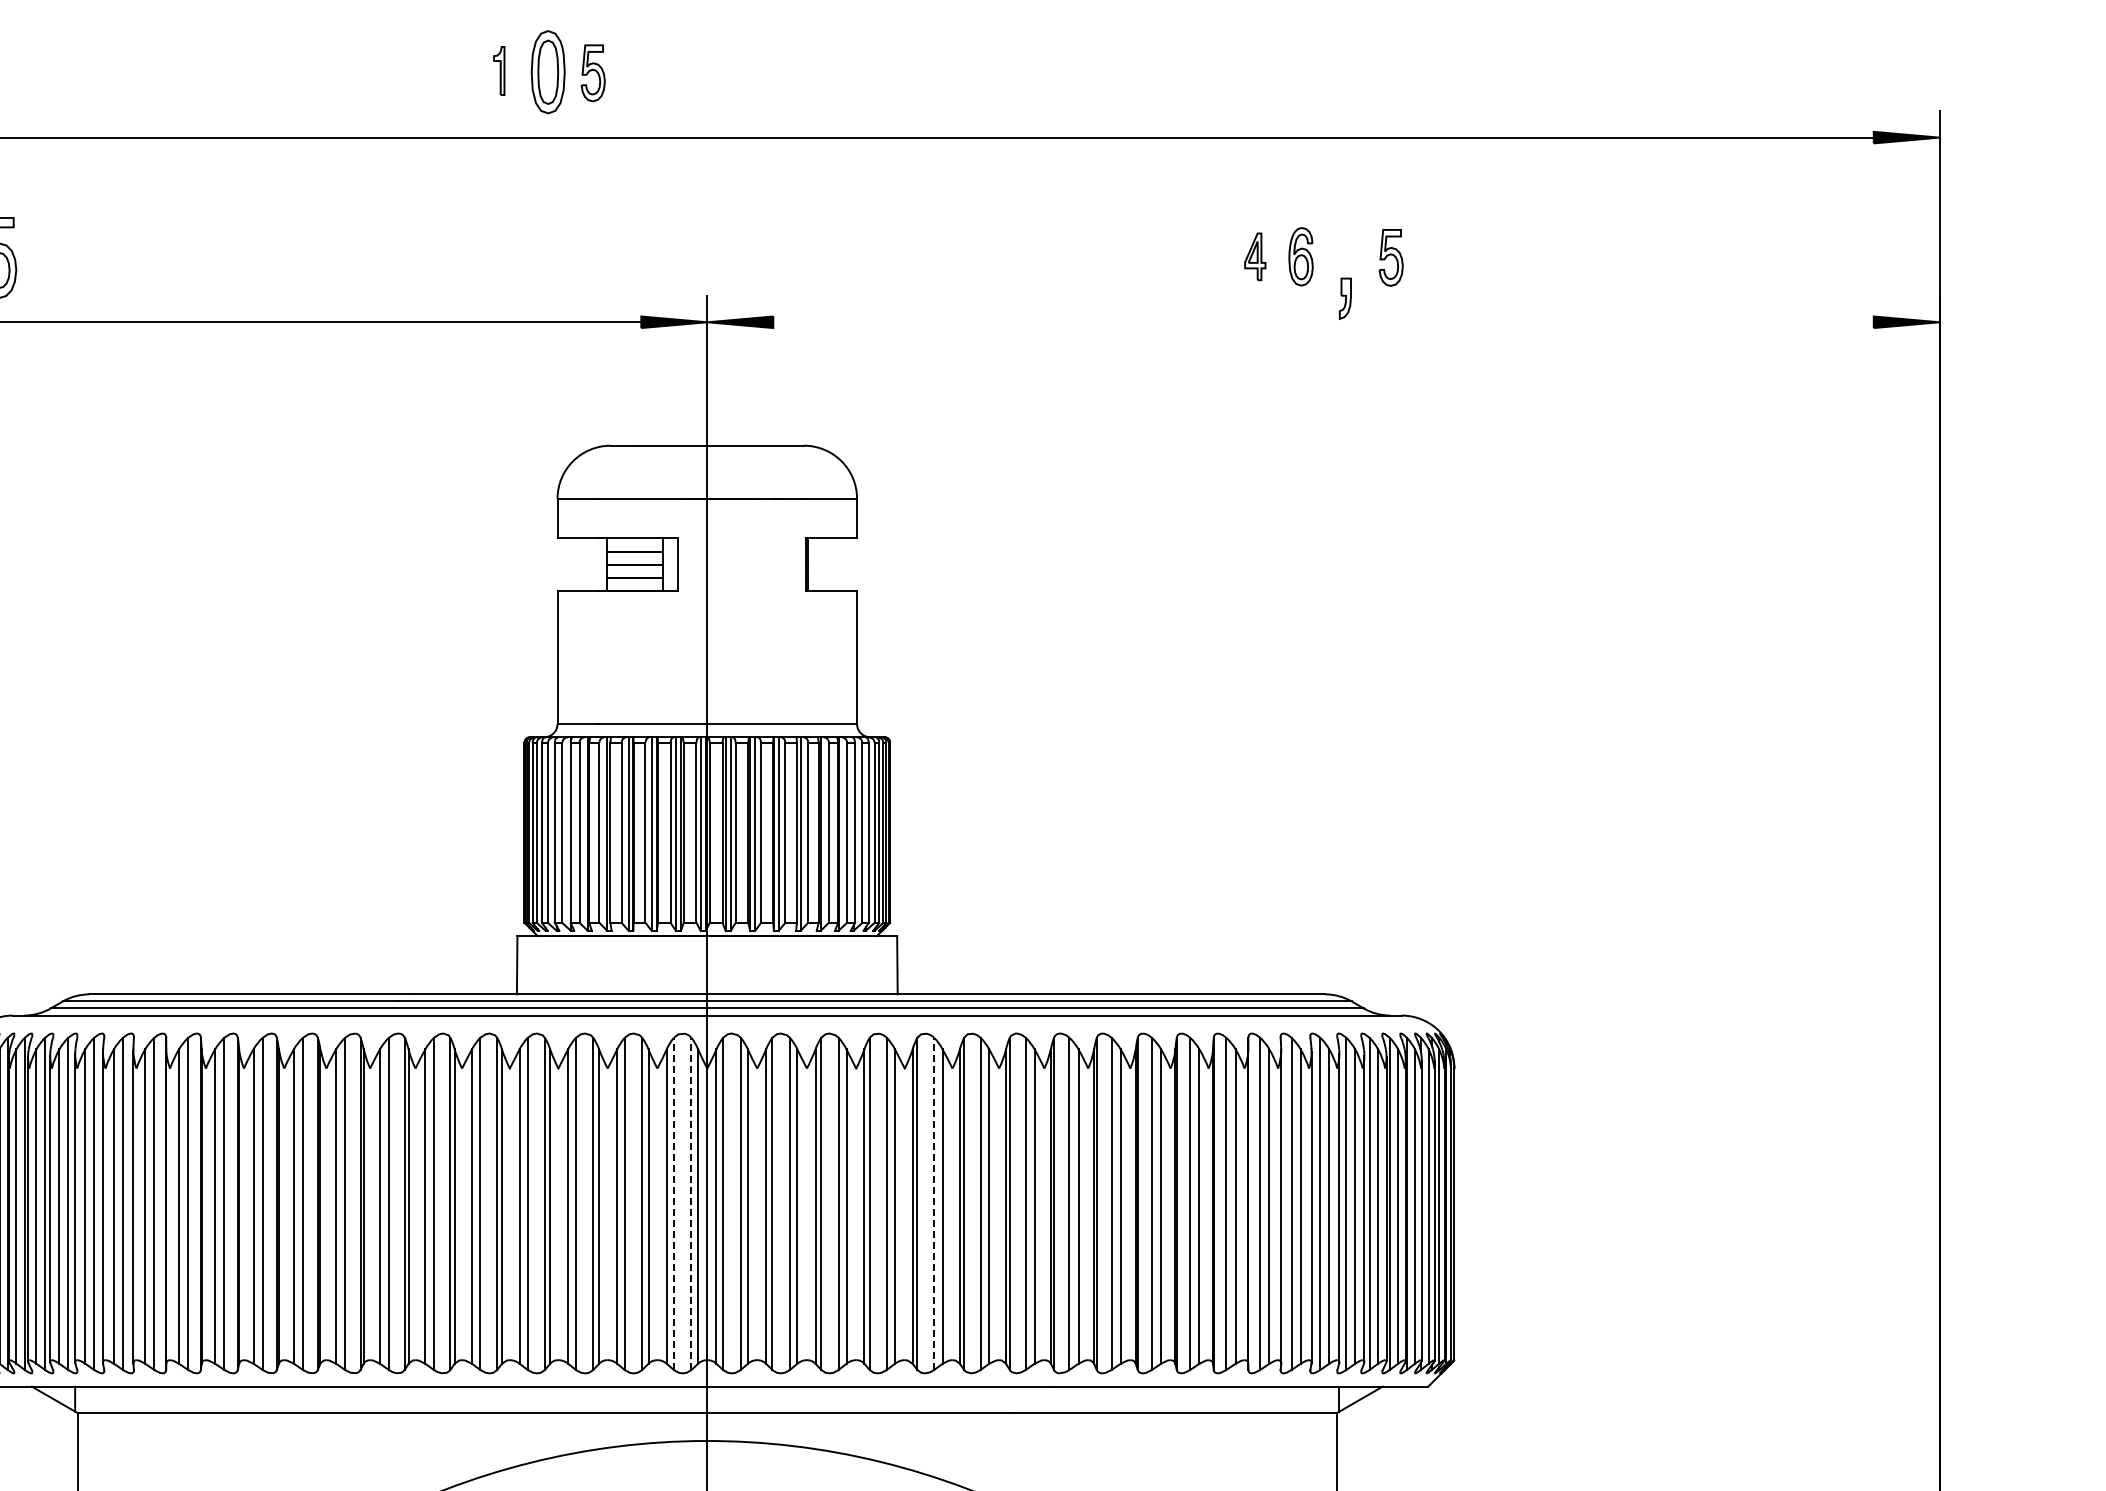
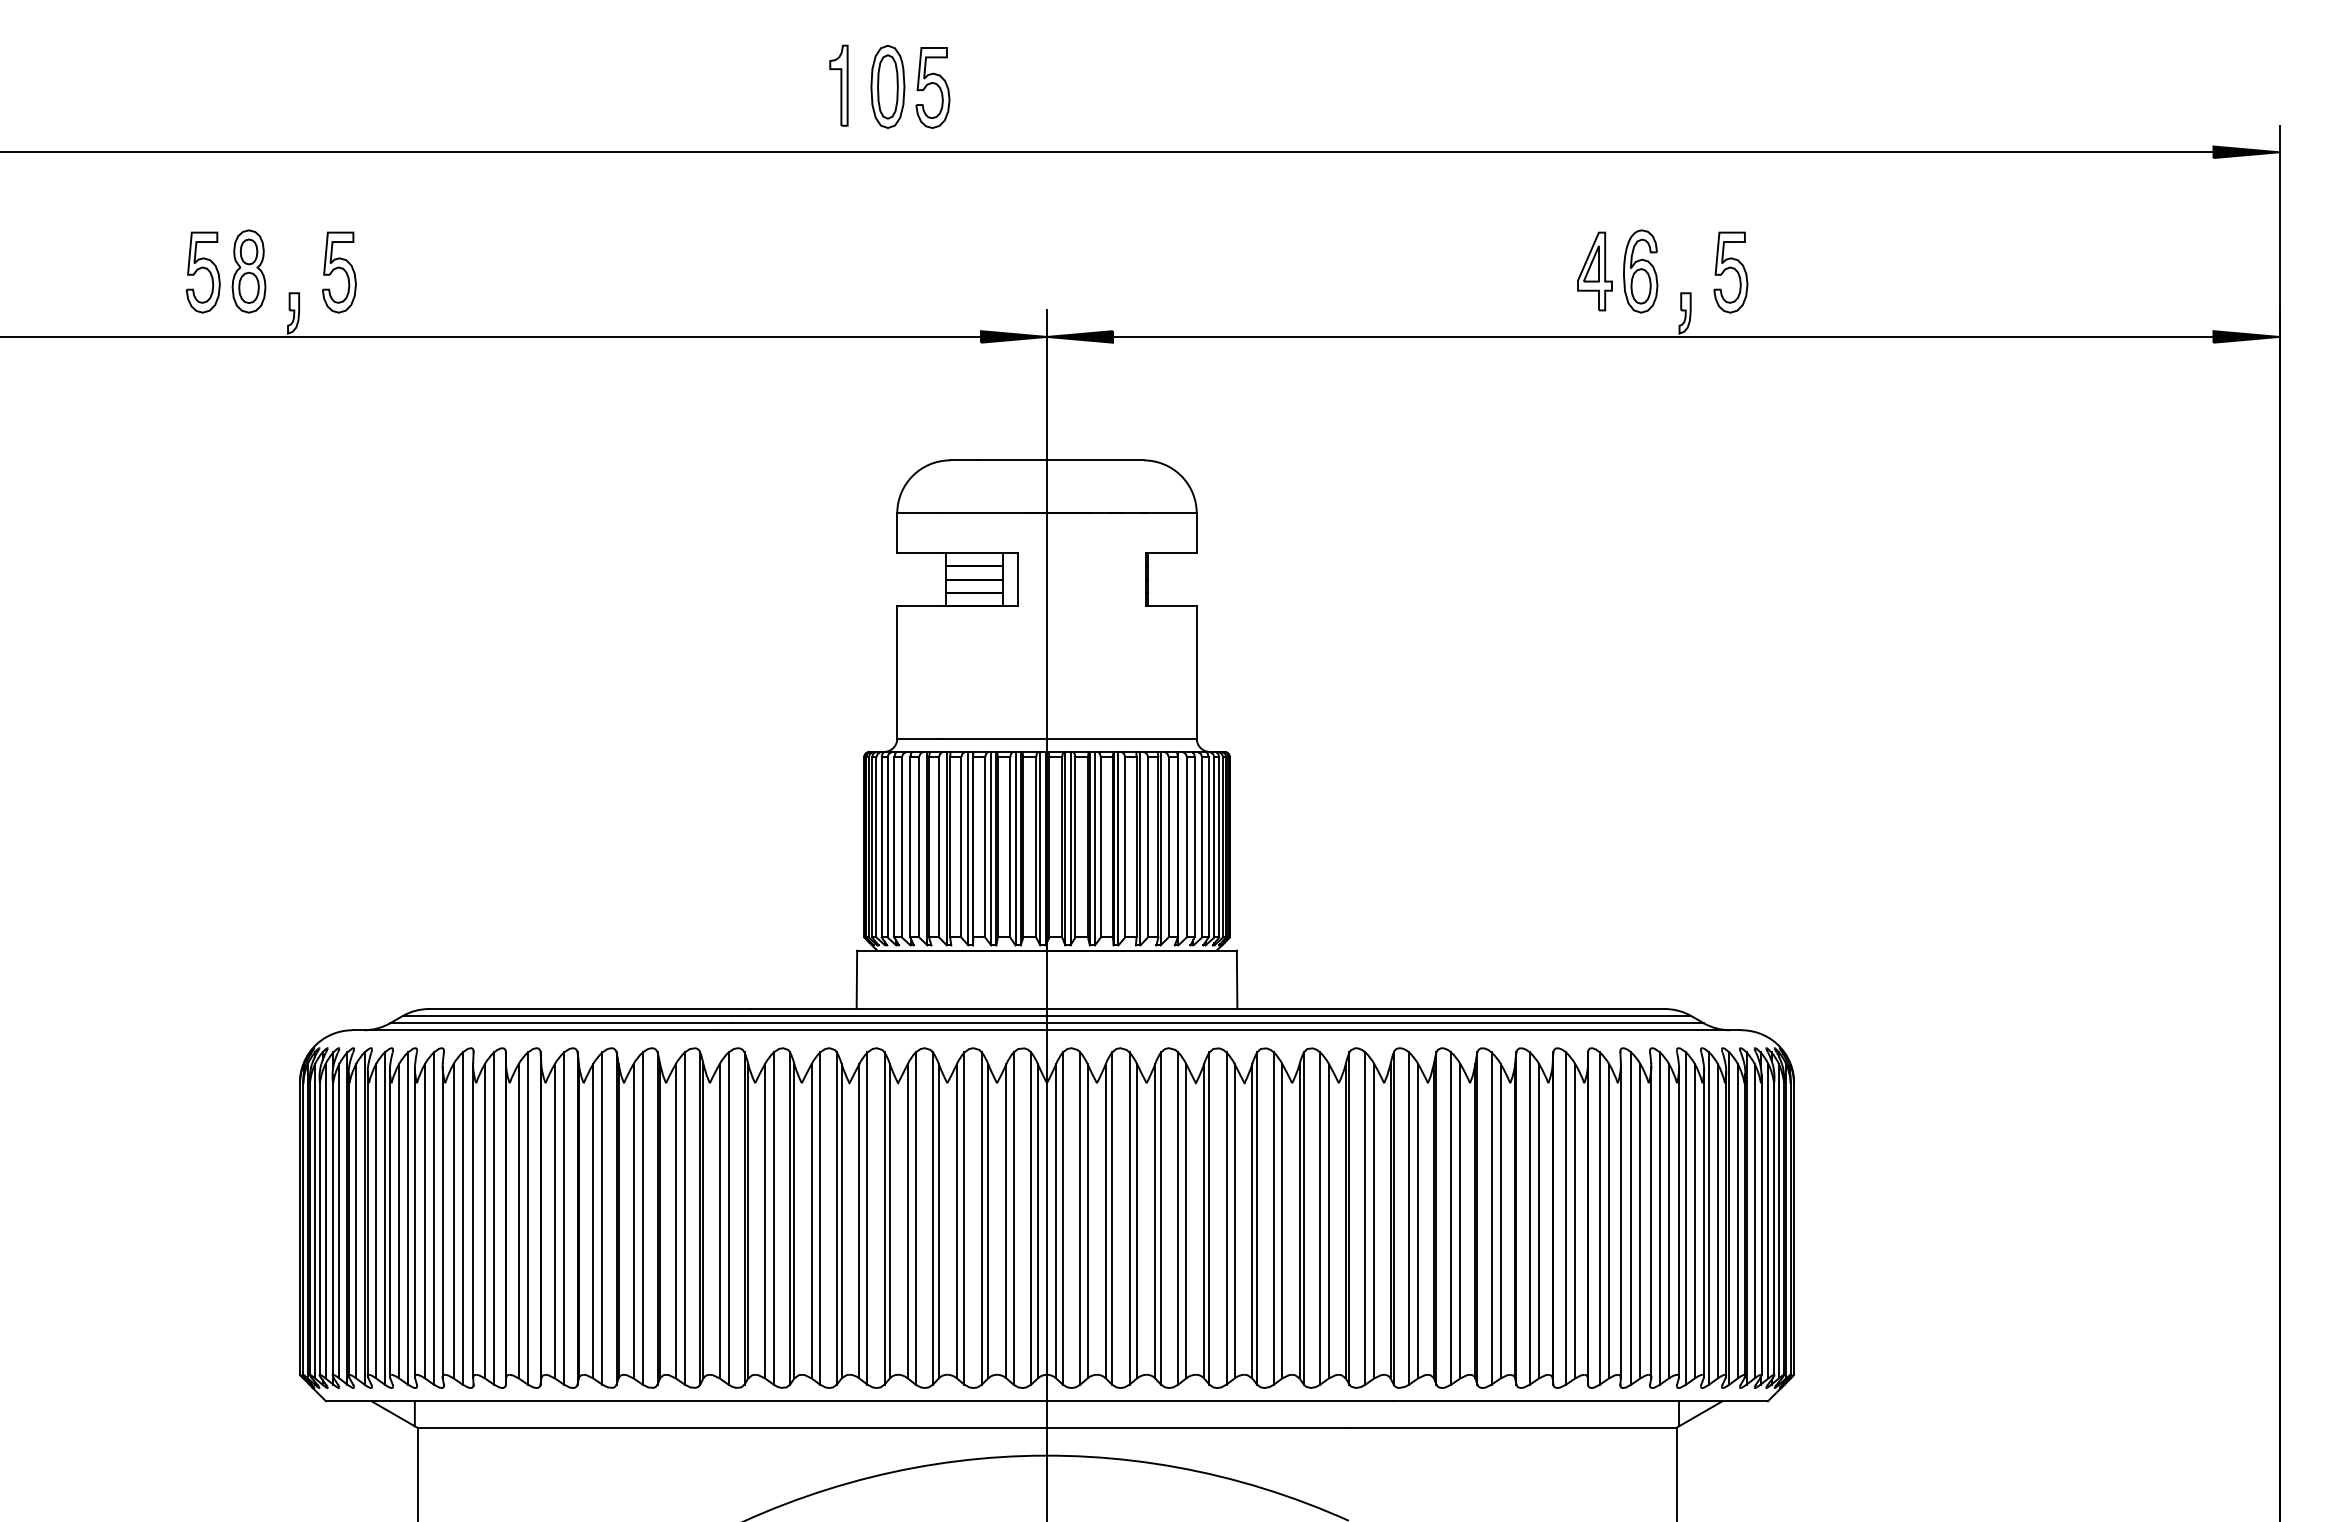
part: (498, 70) -> (838, 85), size x1.67
part: (592, 72) -> (932, 87), size x1.43
part: (1254, 256) -> (1594, 271), size x1.67
part: (1300, 256) -> (1640, 271), size x1.43
part: (1390, 257) -> (1730, 272), size x1.43
line: (1323, 321) -> (1663, 336), added
line: (673, 1203) -> (1013, 1218), dashed -> solid
line: (691, 1203) -> (1031, 1218), dashed -> solid
line: (933, 1203) -> (1273, 1218), dashed -> solid

